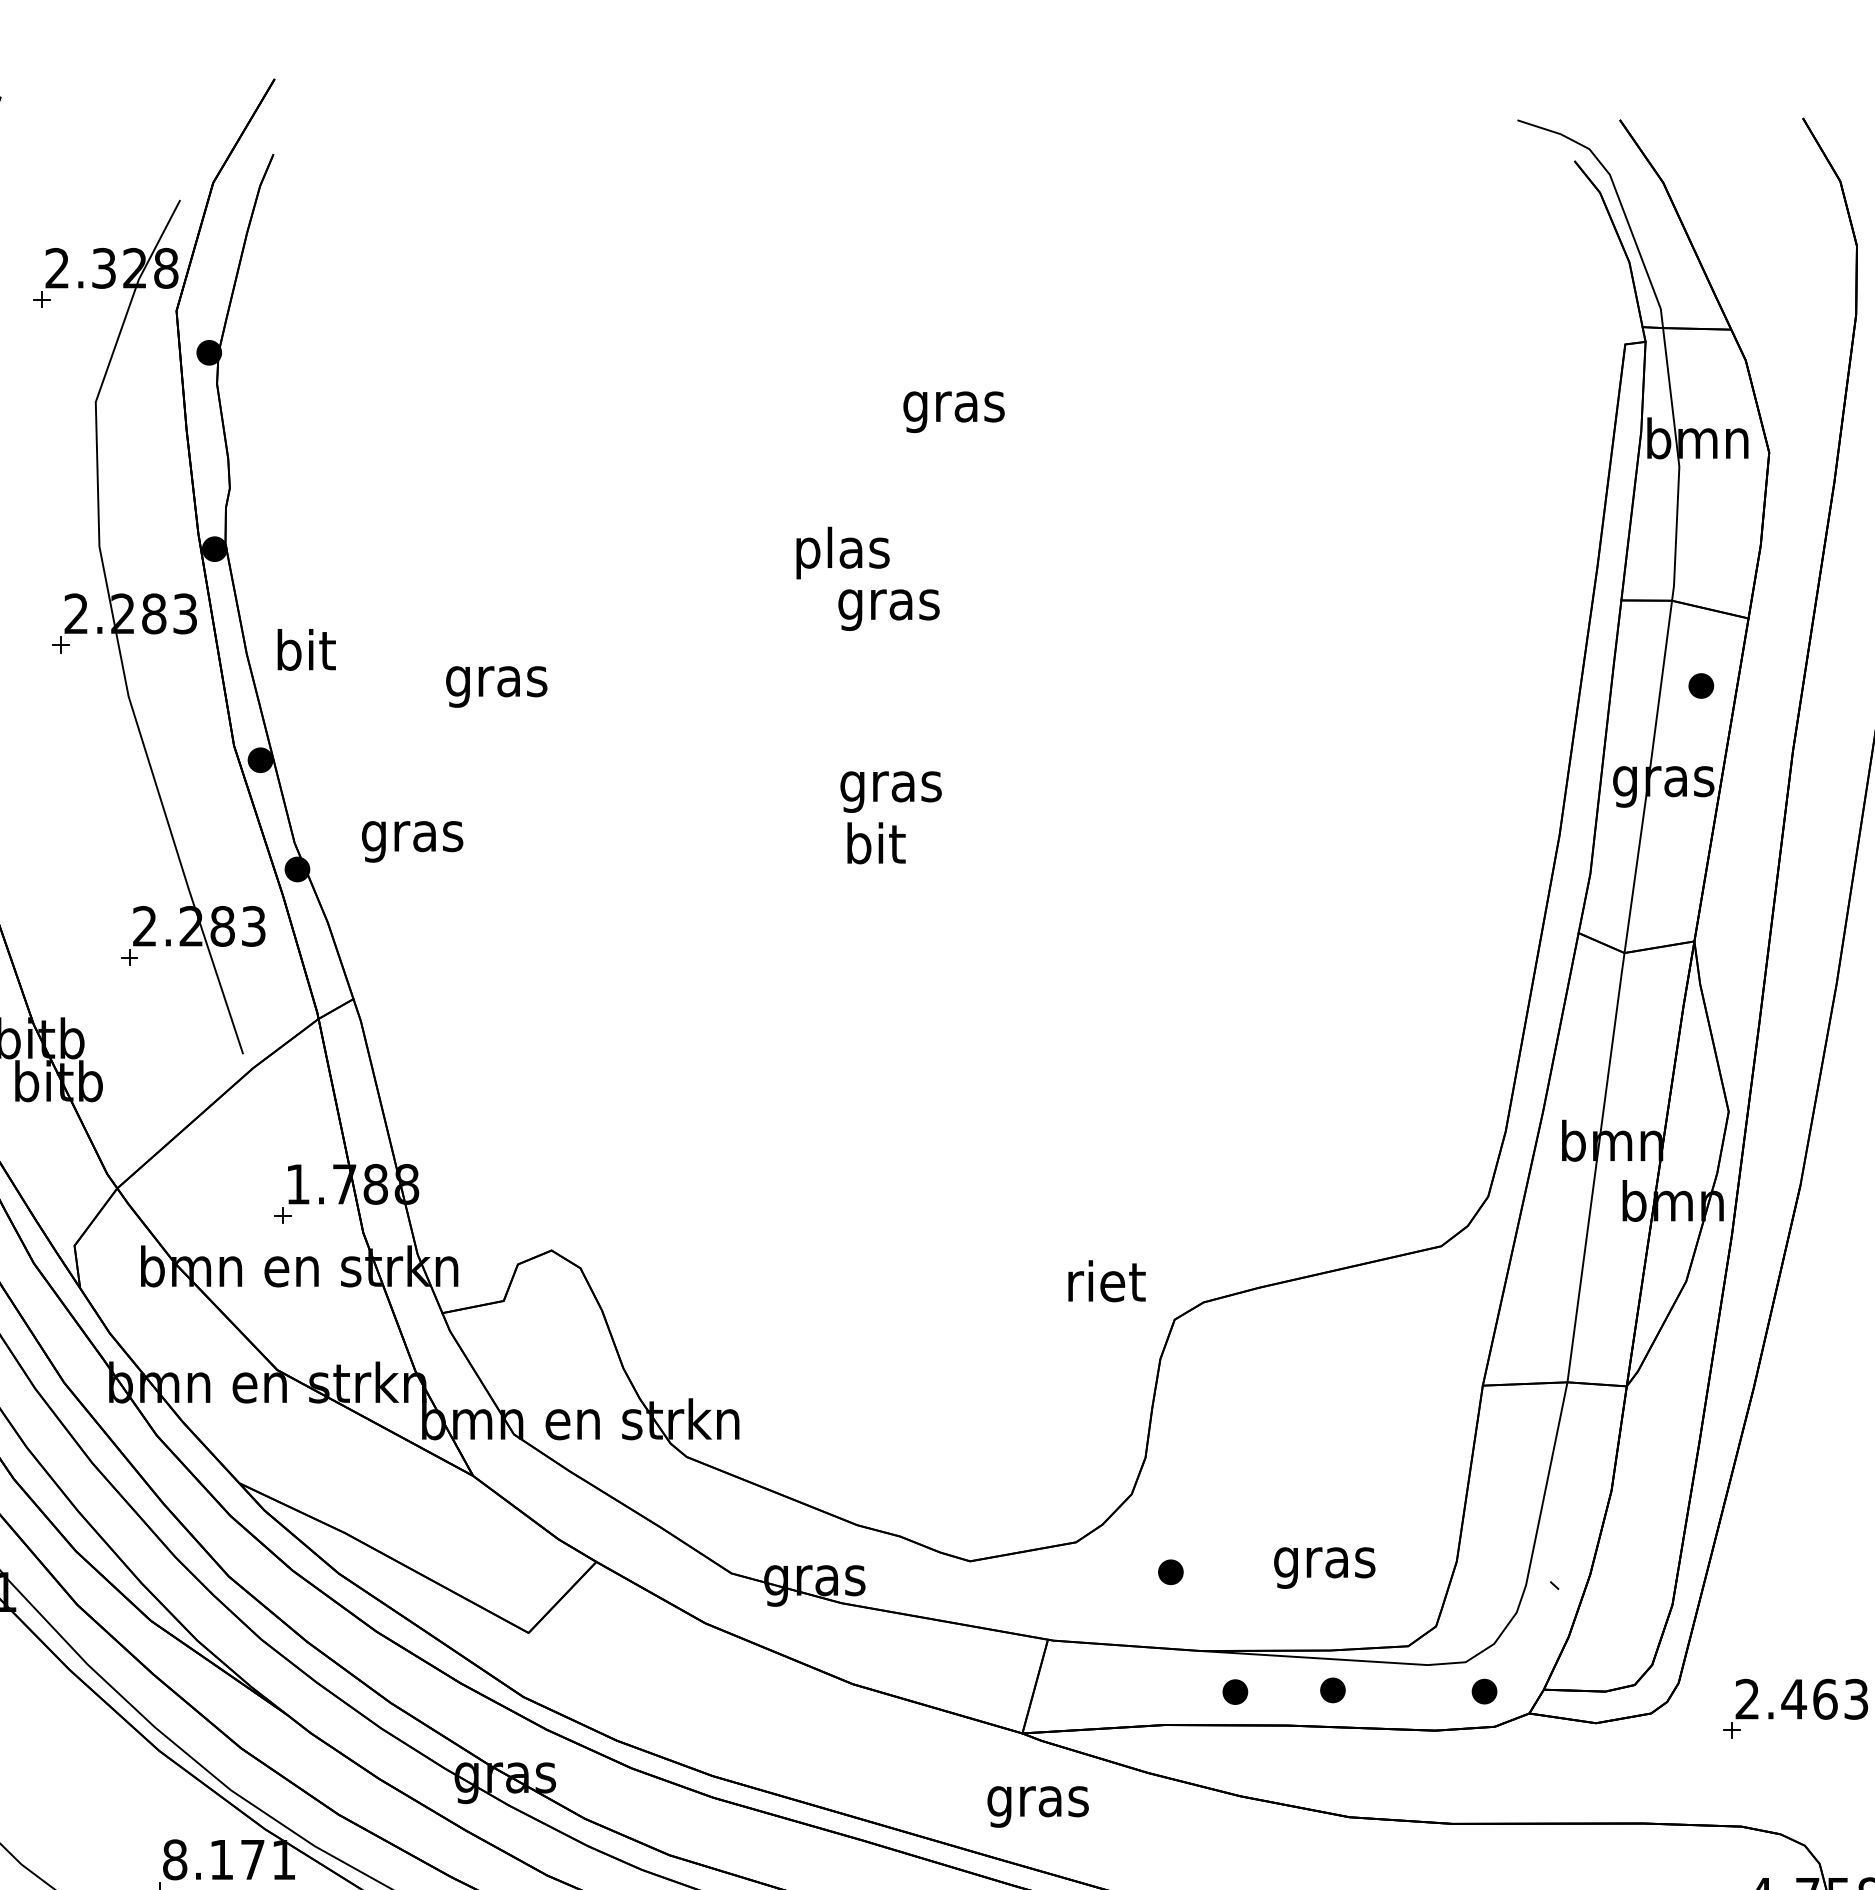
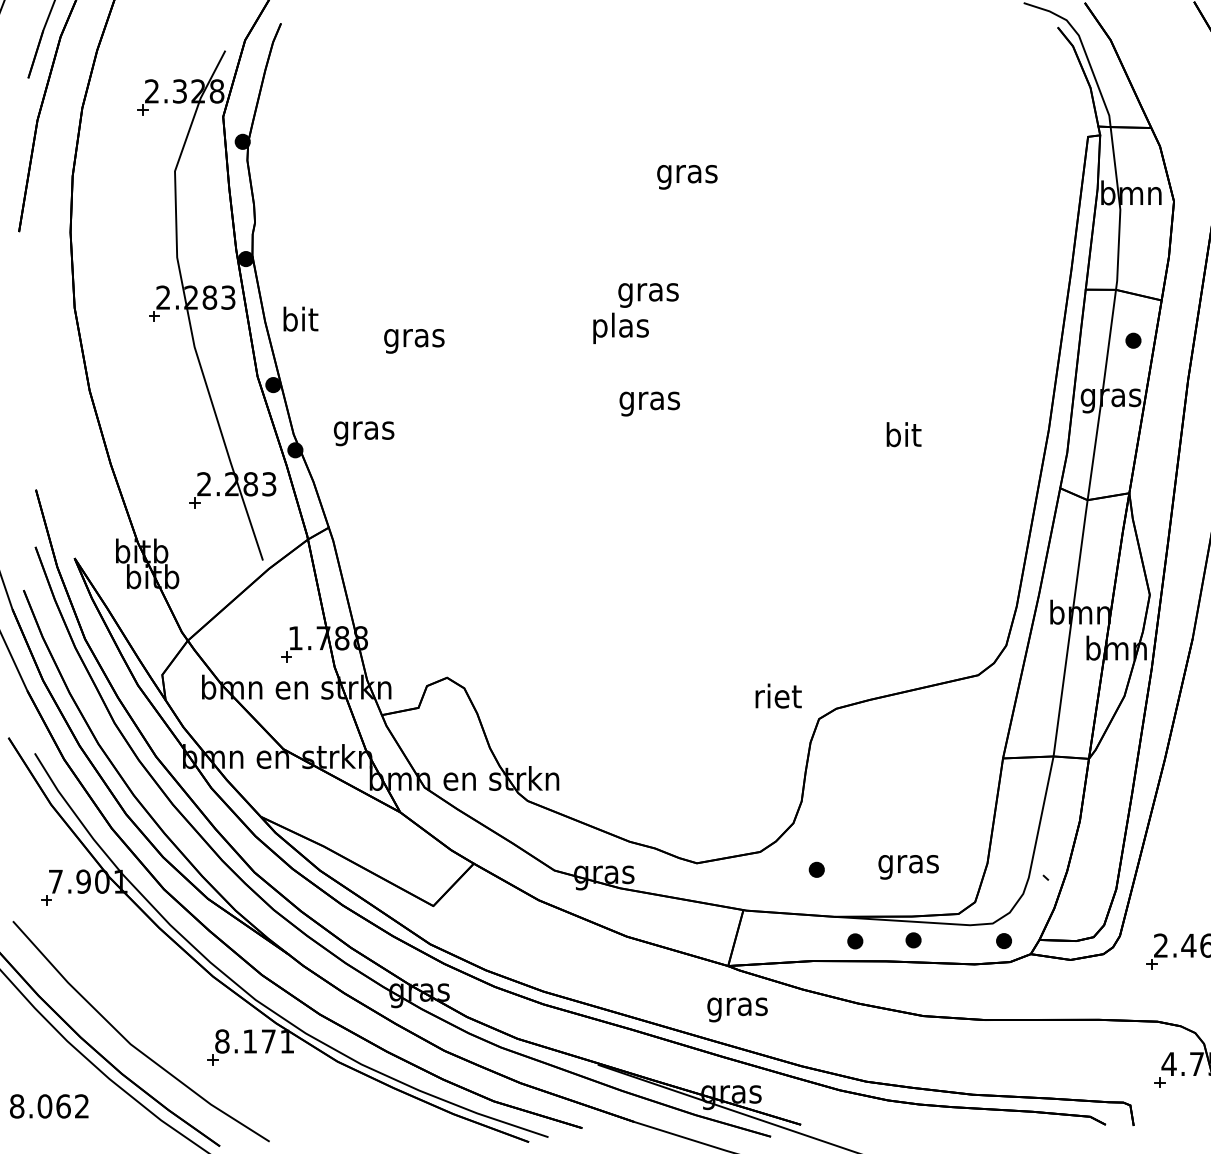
text: (842, 551) -> (620, 327), moved
text: (875, 843) -> (903, 434), moved

